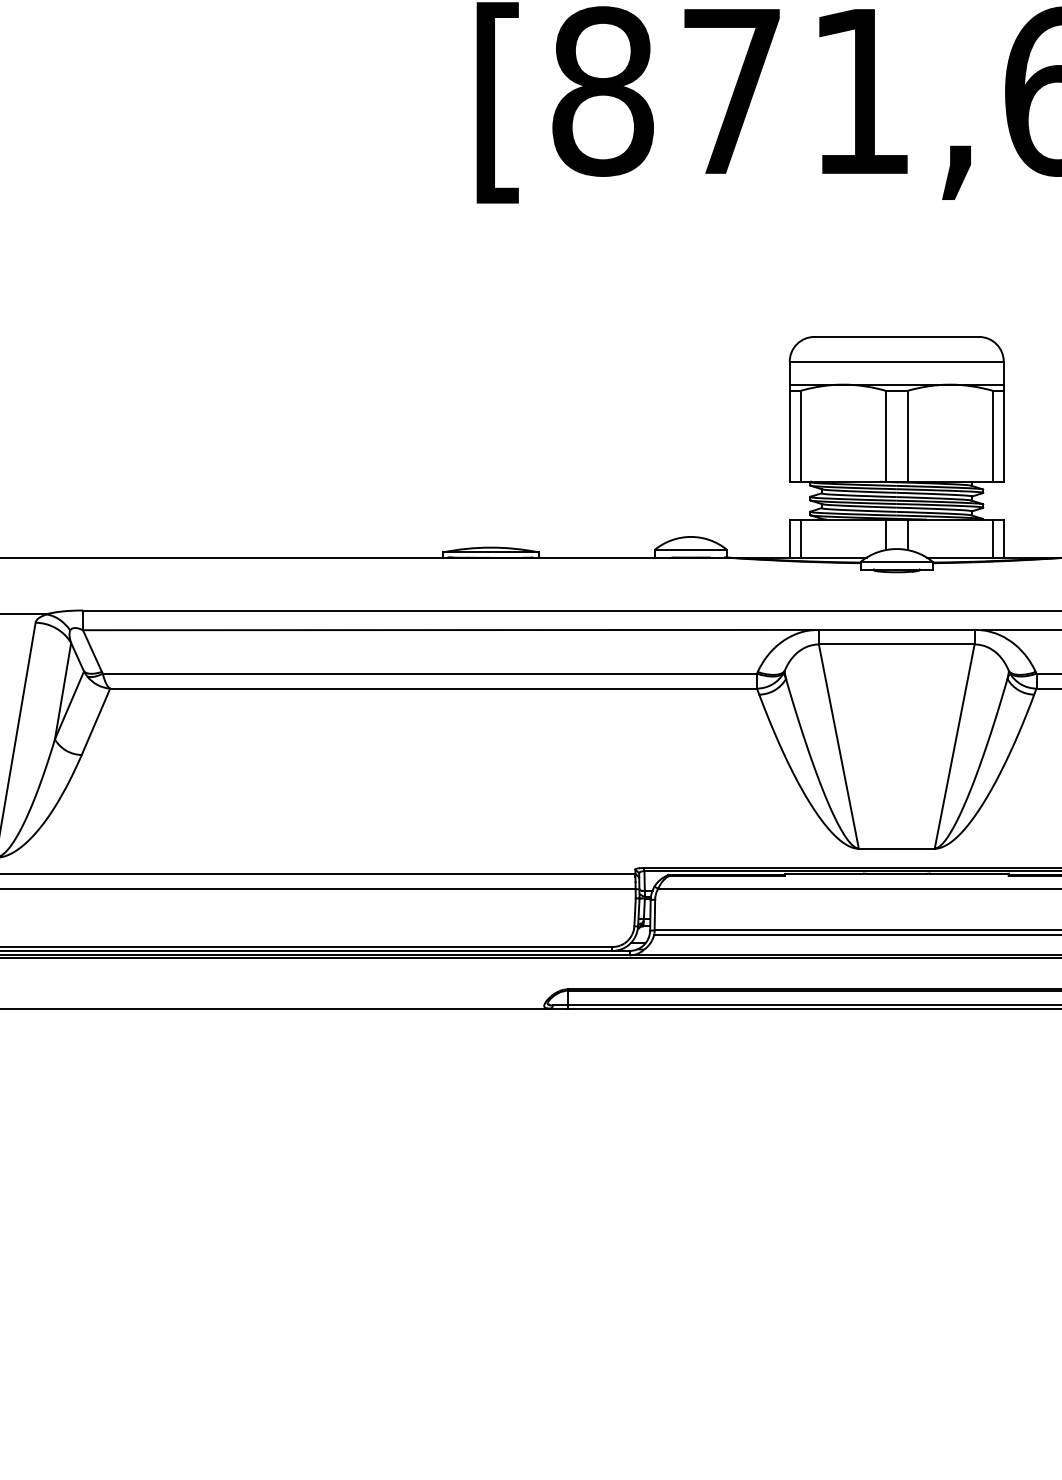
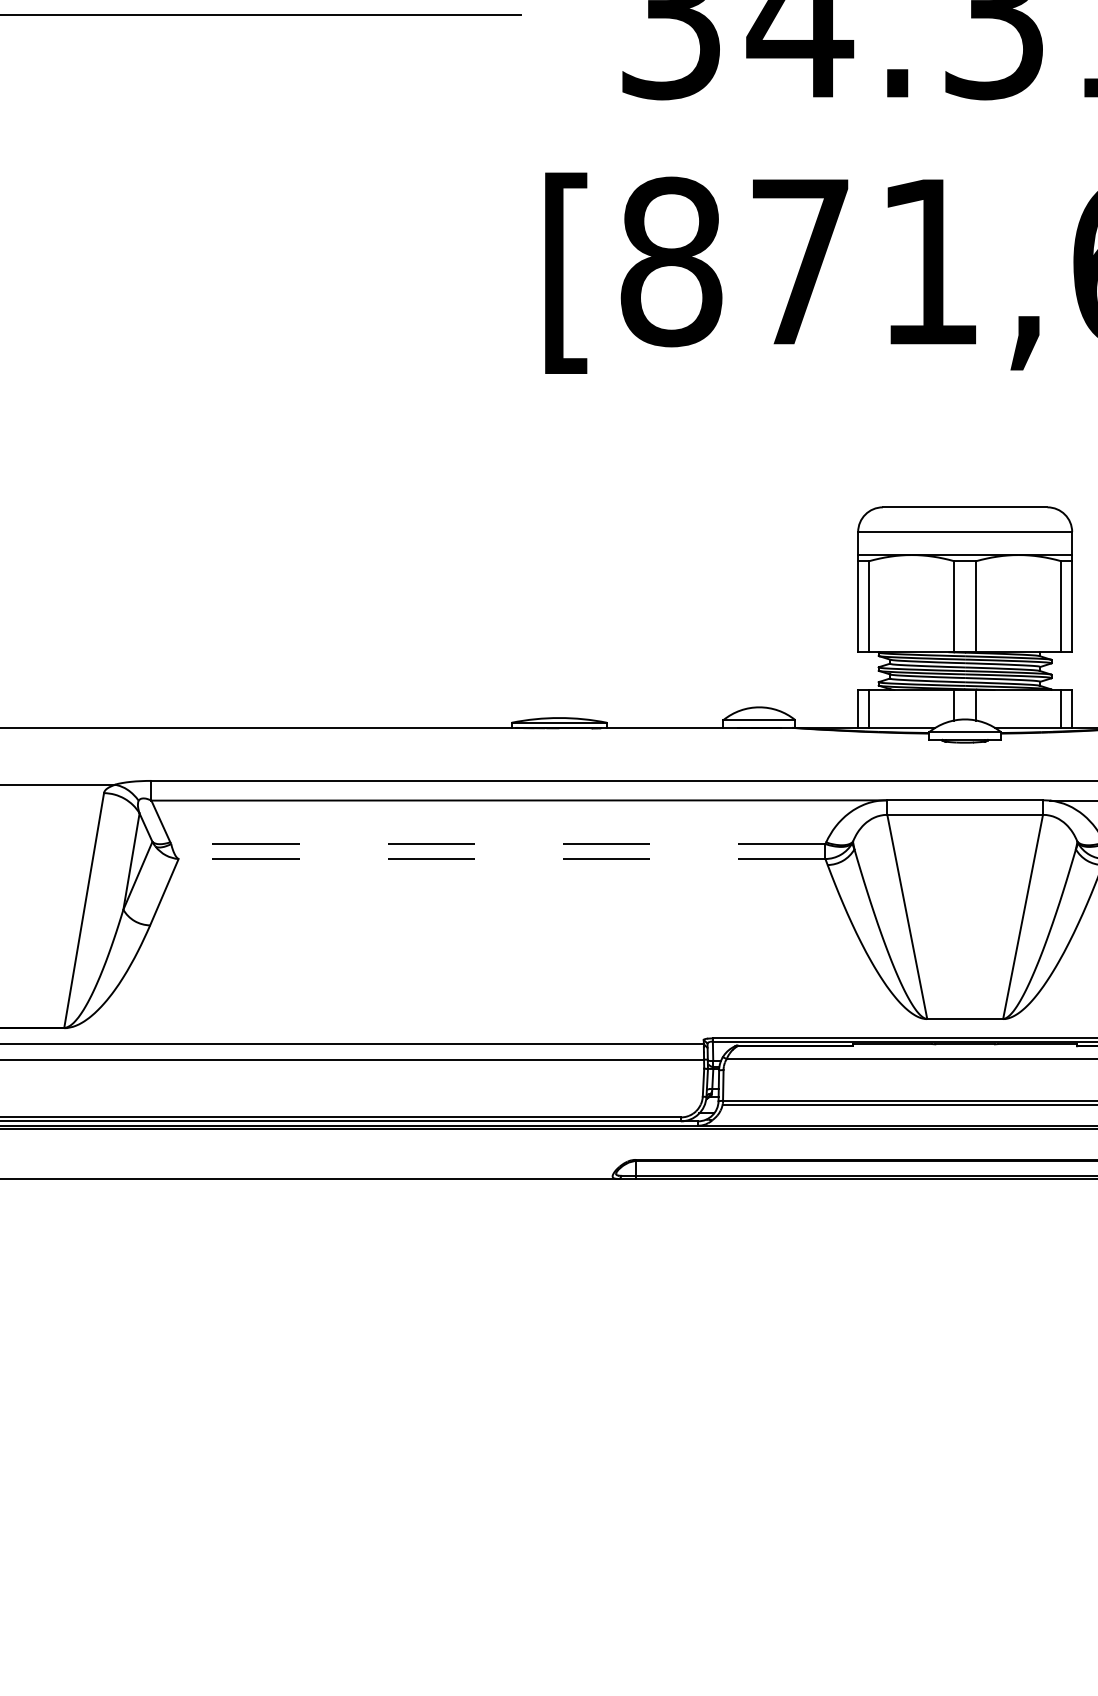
line: (429, 674) -> (497, 844), solid -> dashed
line: (433, 689) -> (501, 859), solid -> dashed

